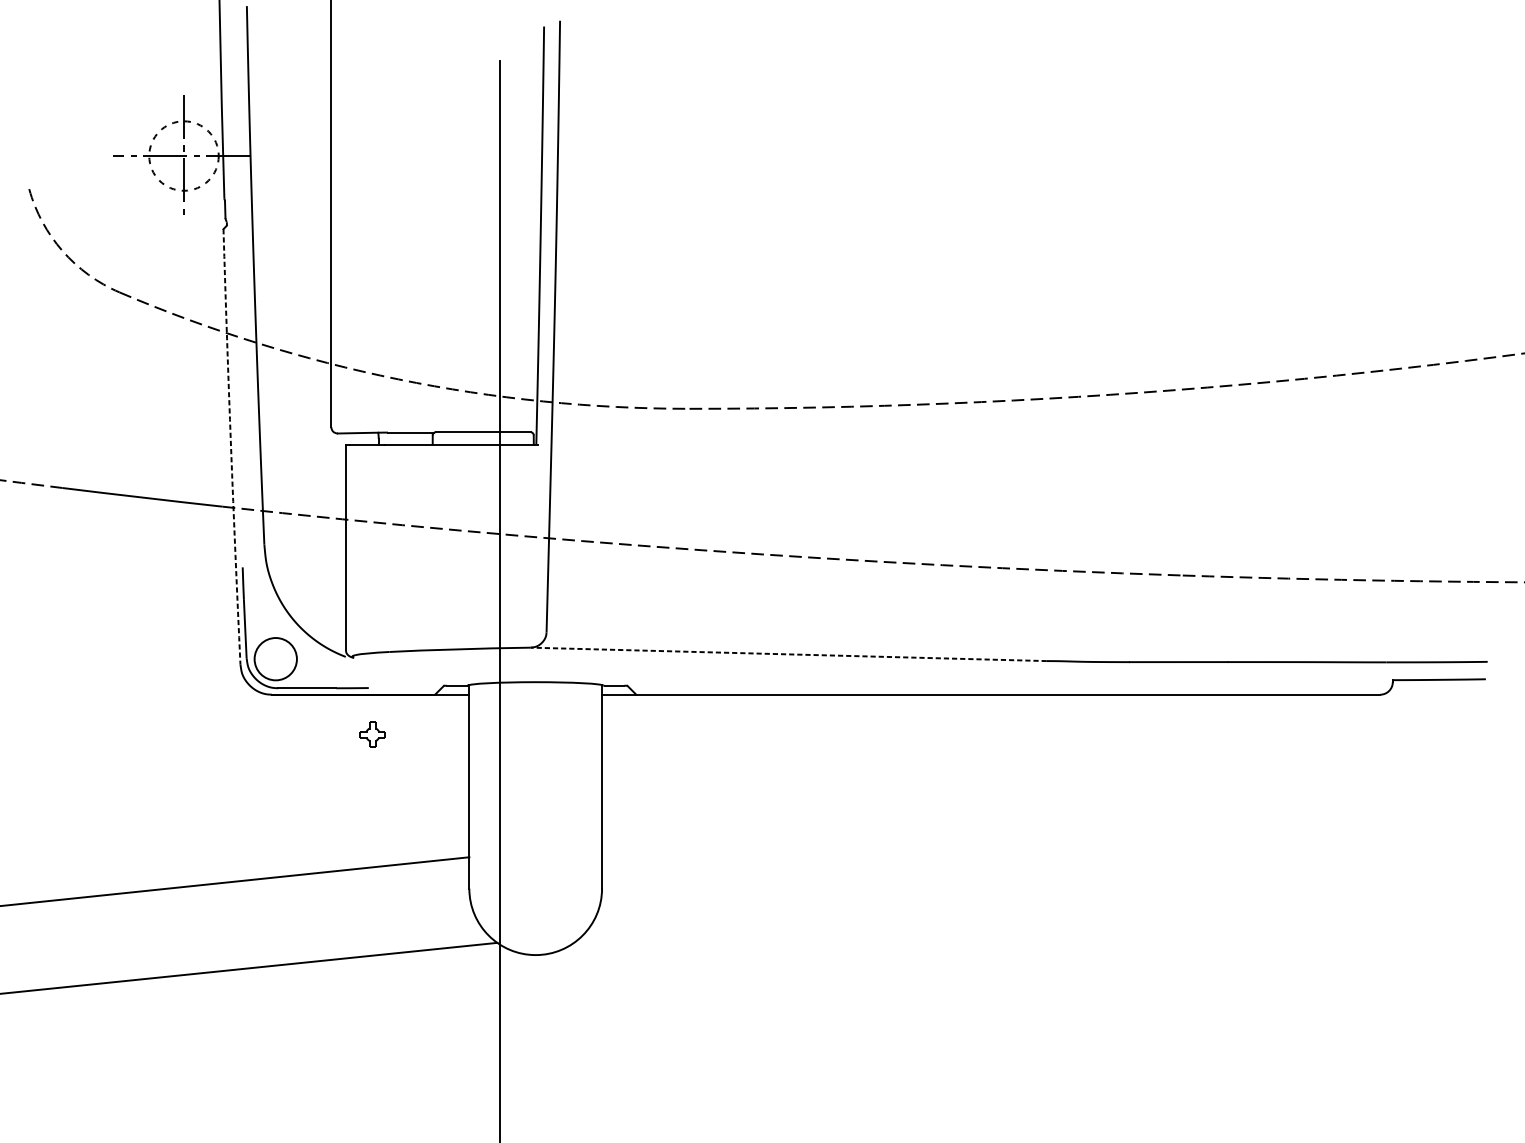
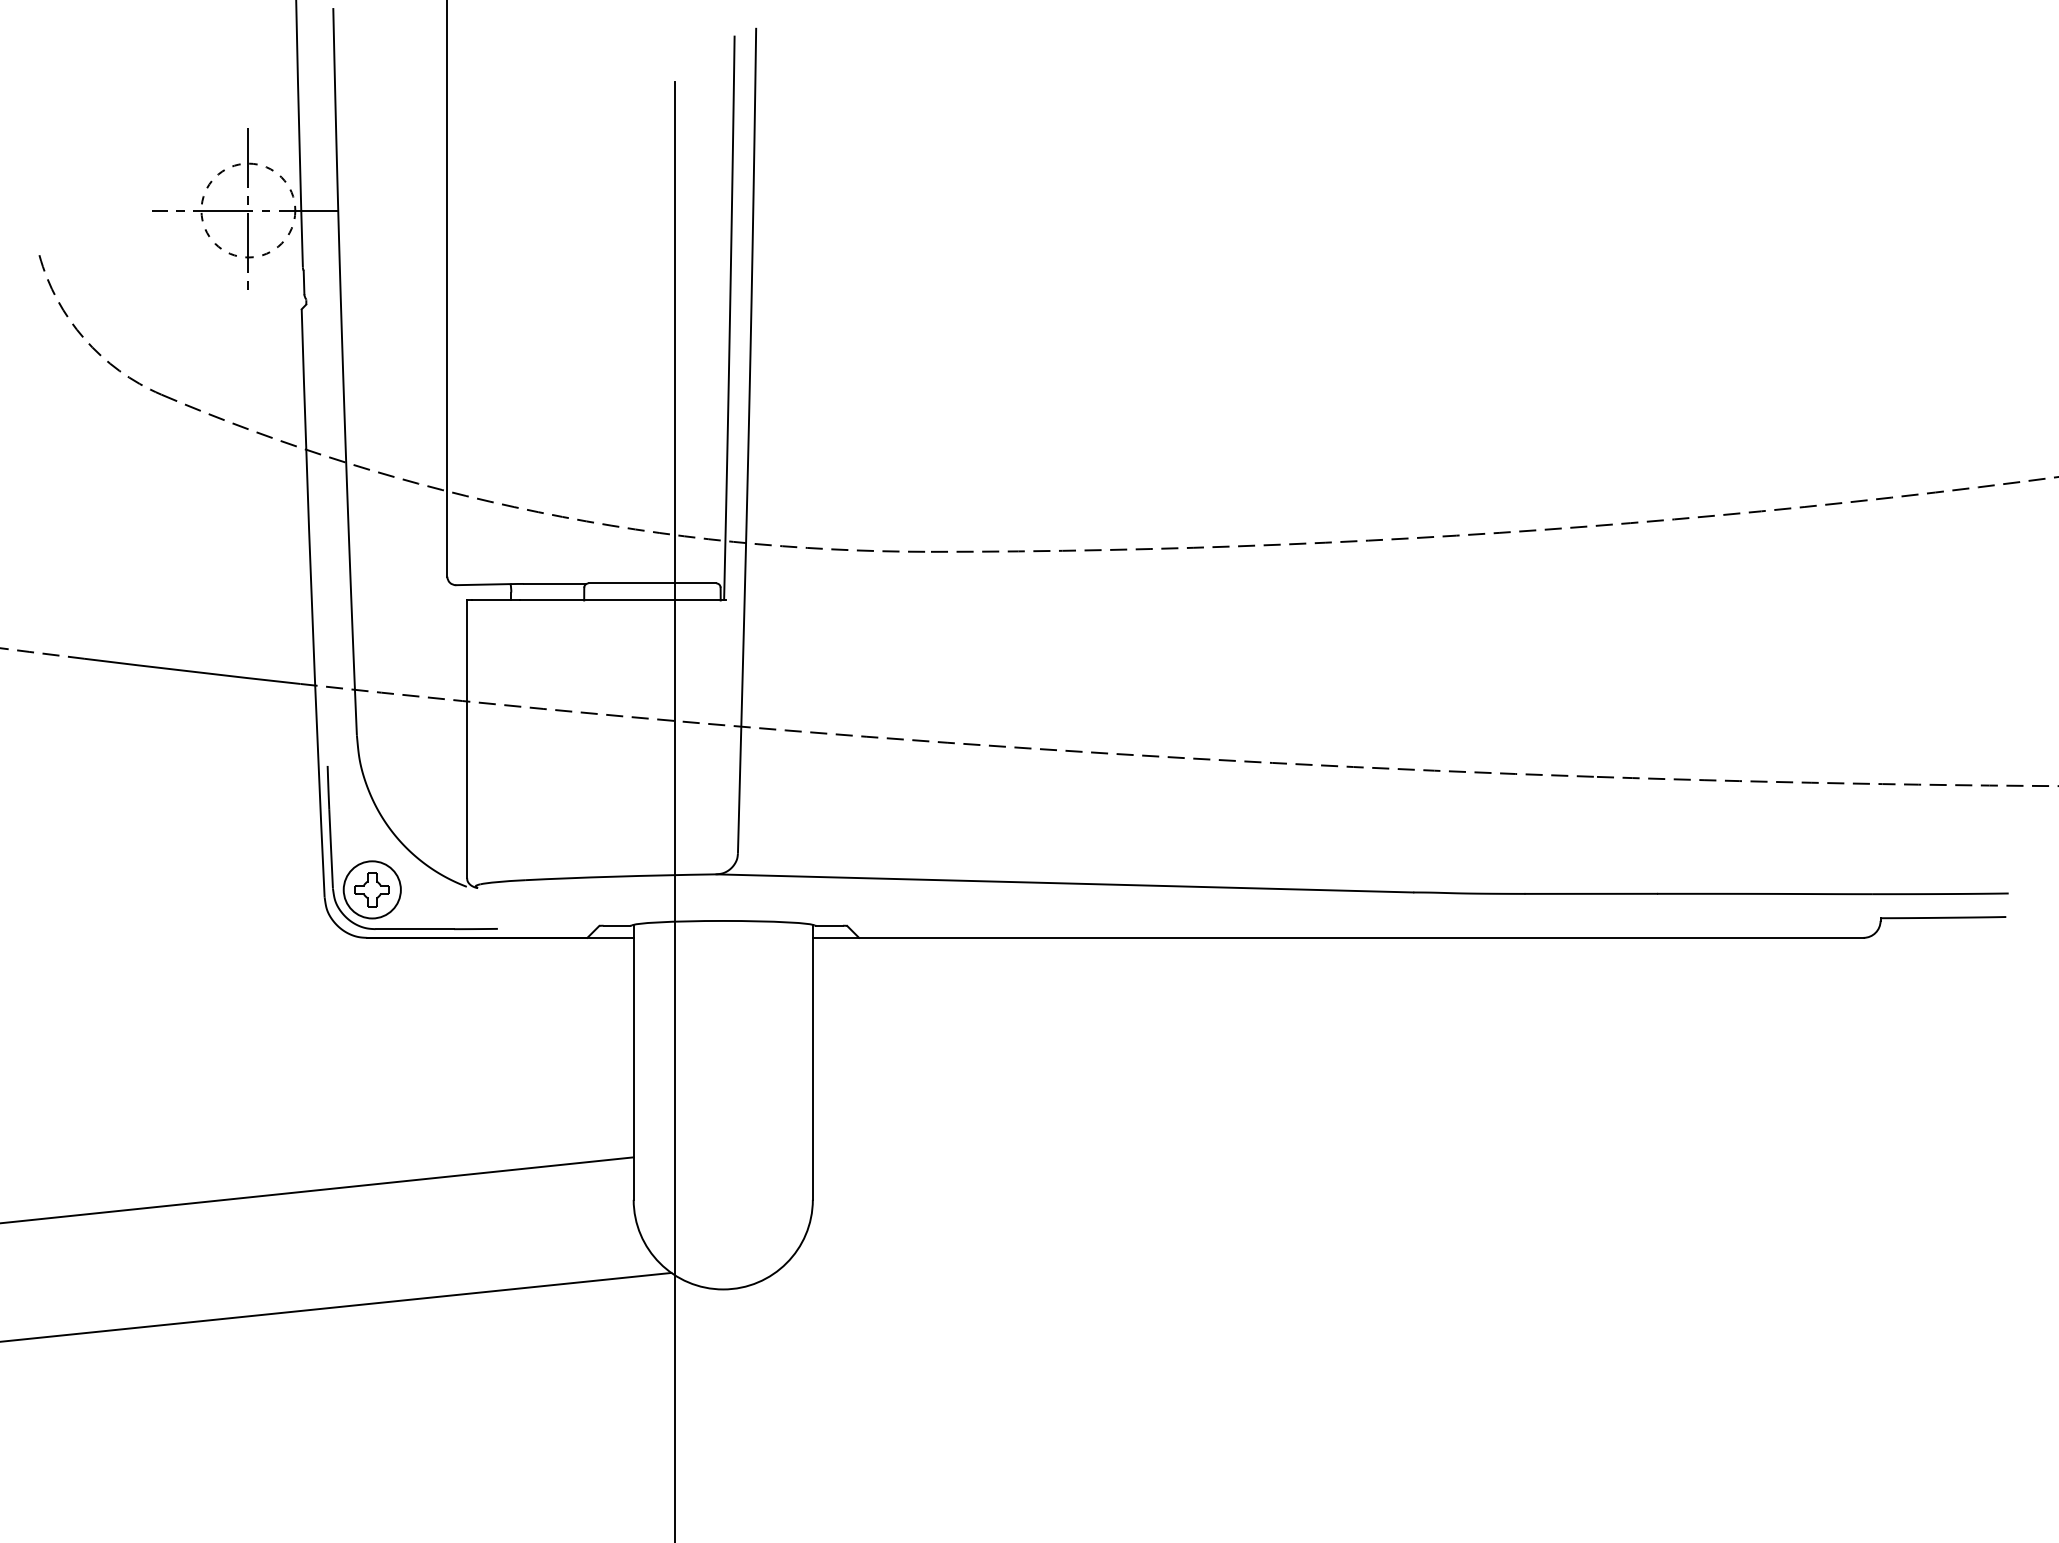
arc: (230, 447) -> (311, 603), dashed -> solid
line: (788, 654) -> (1064, 883), dashed -> solid
part: (372, 734) -> (371, 889), moved

